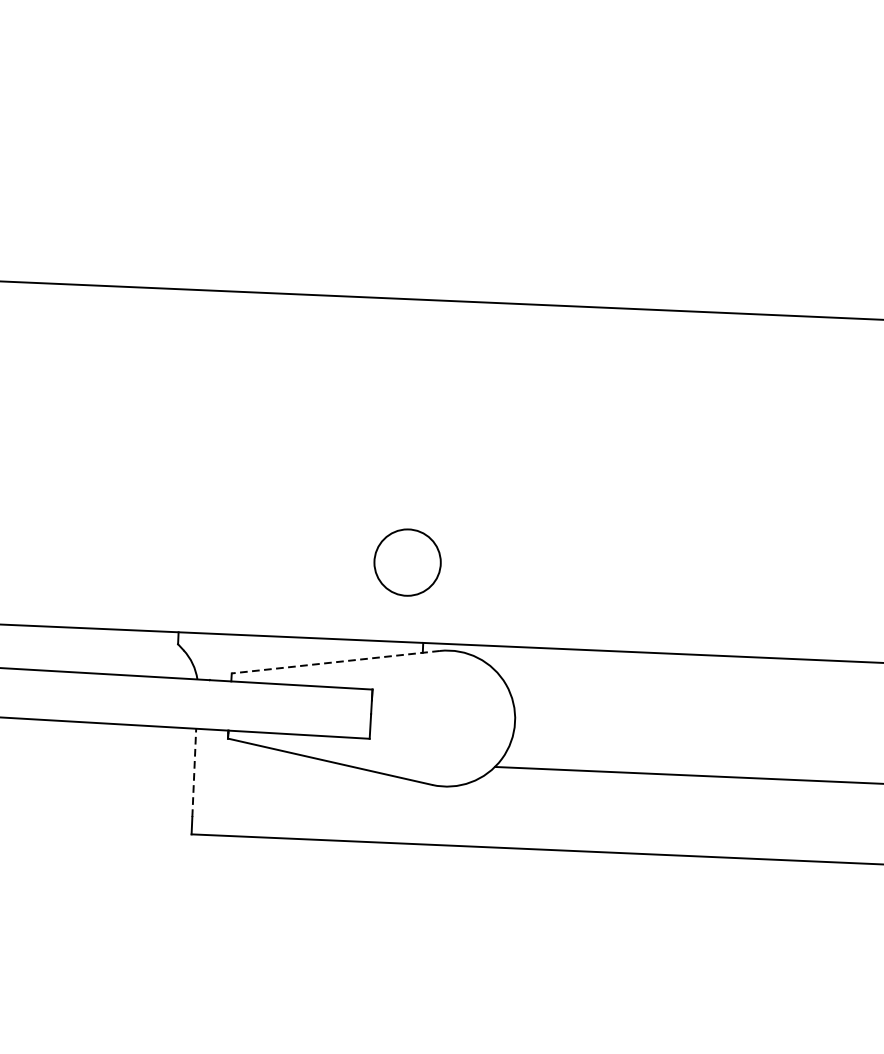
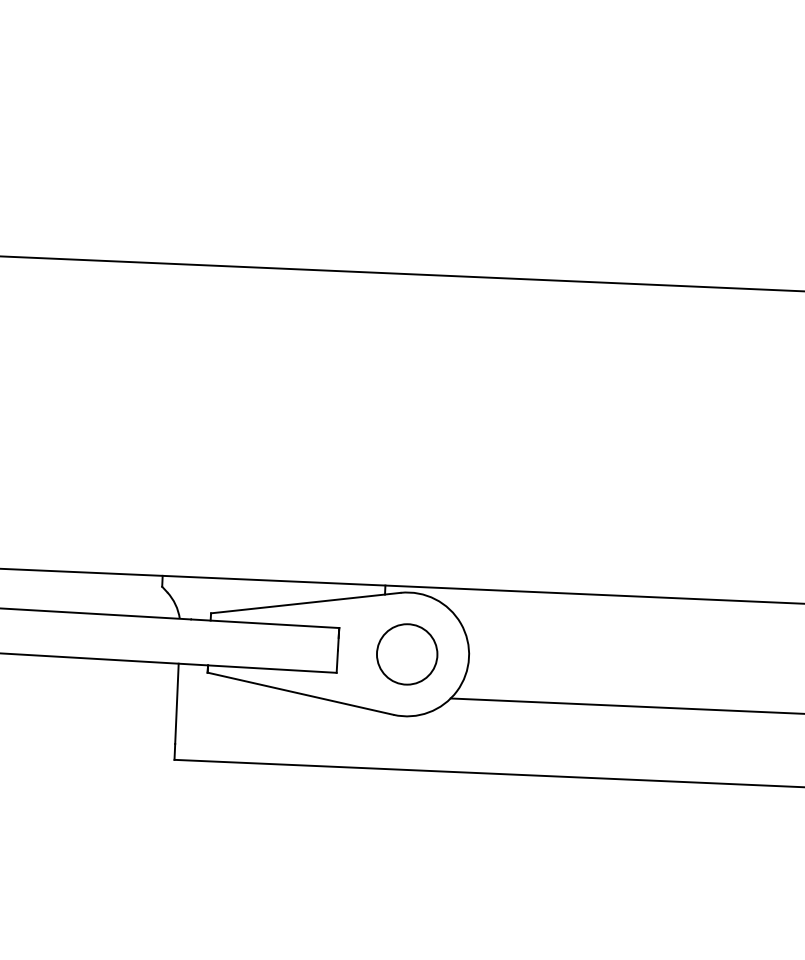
circle: (407, 562) -> (407, 654), moved
line: (335, 662) -> (305, 603), dashed -> solid
line: (193, 772) -> (176, 703), dashed -> solid

